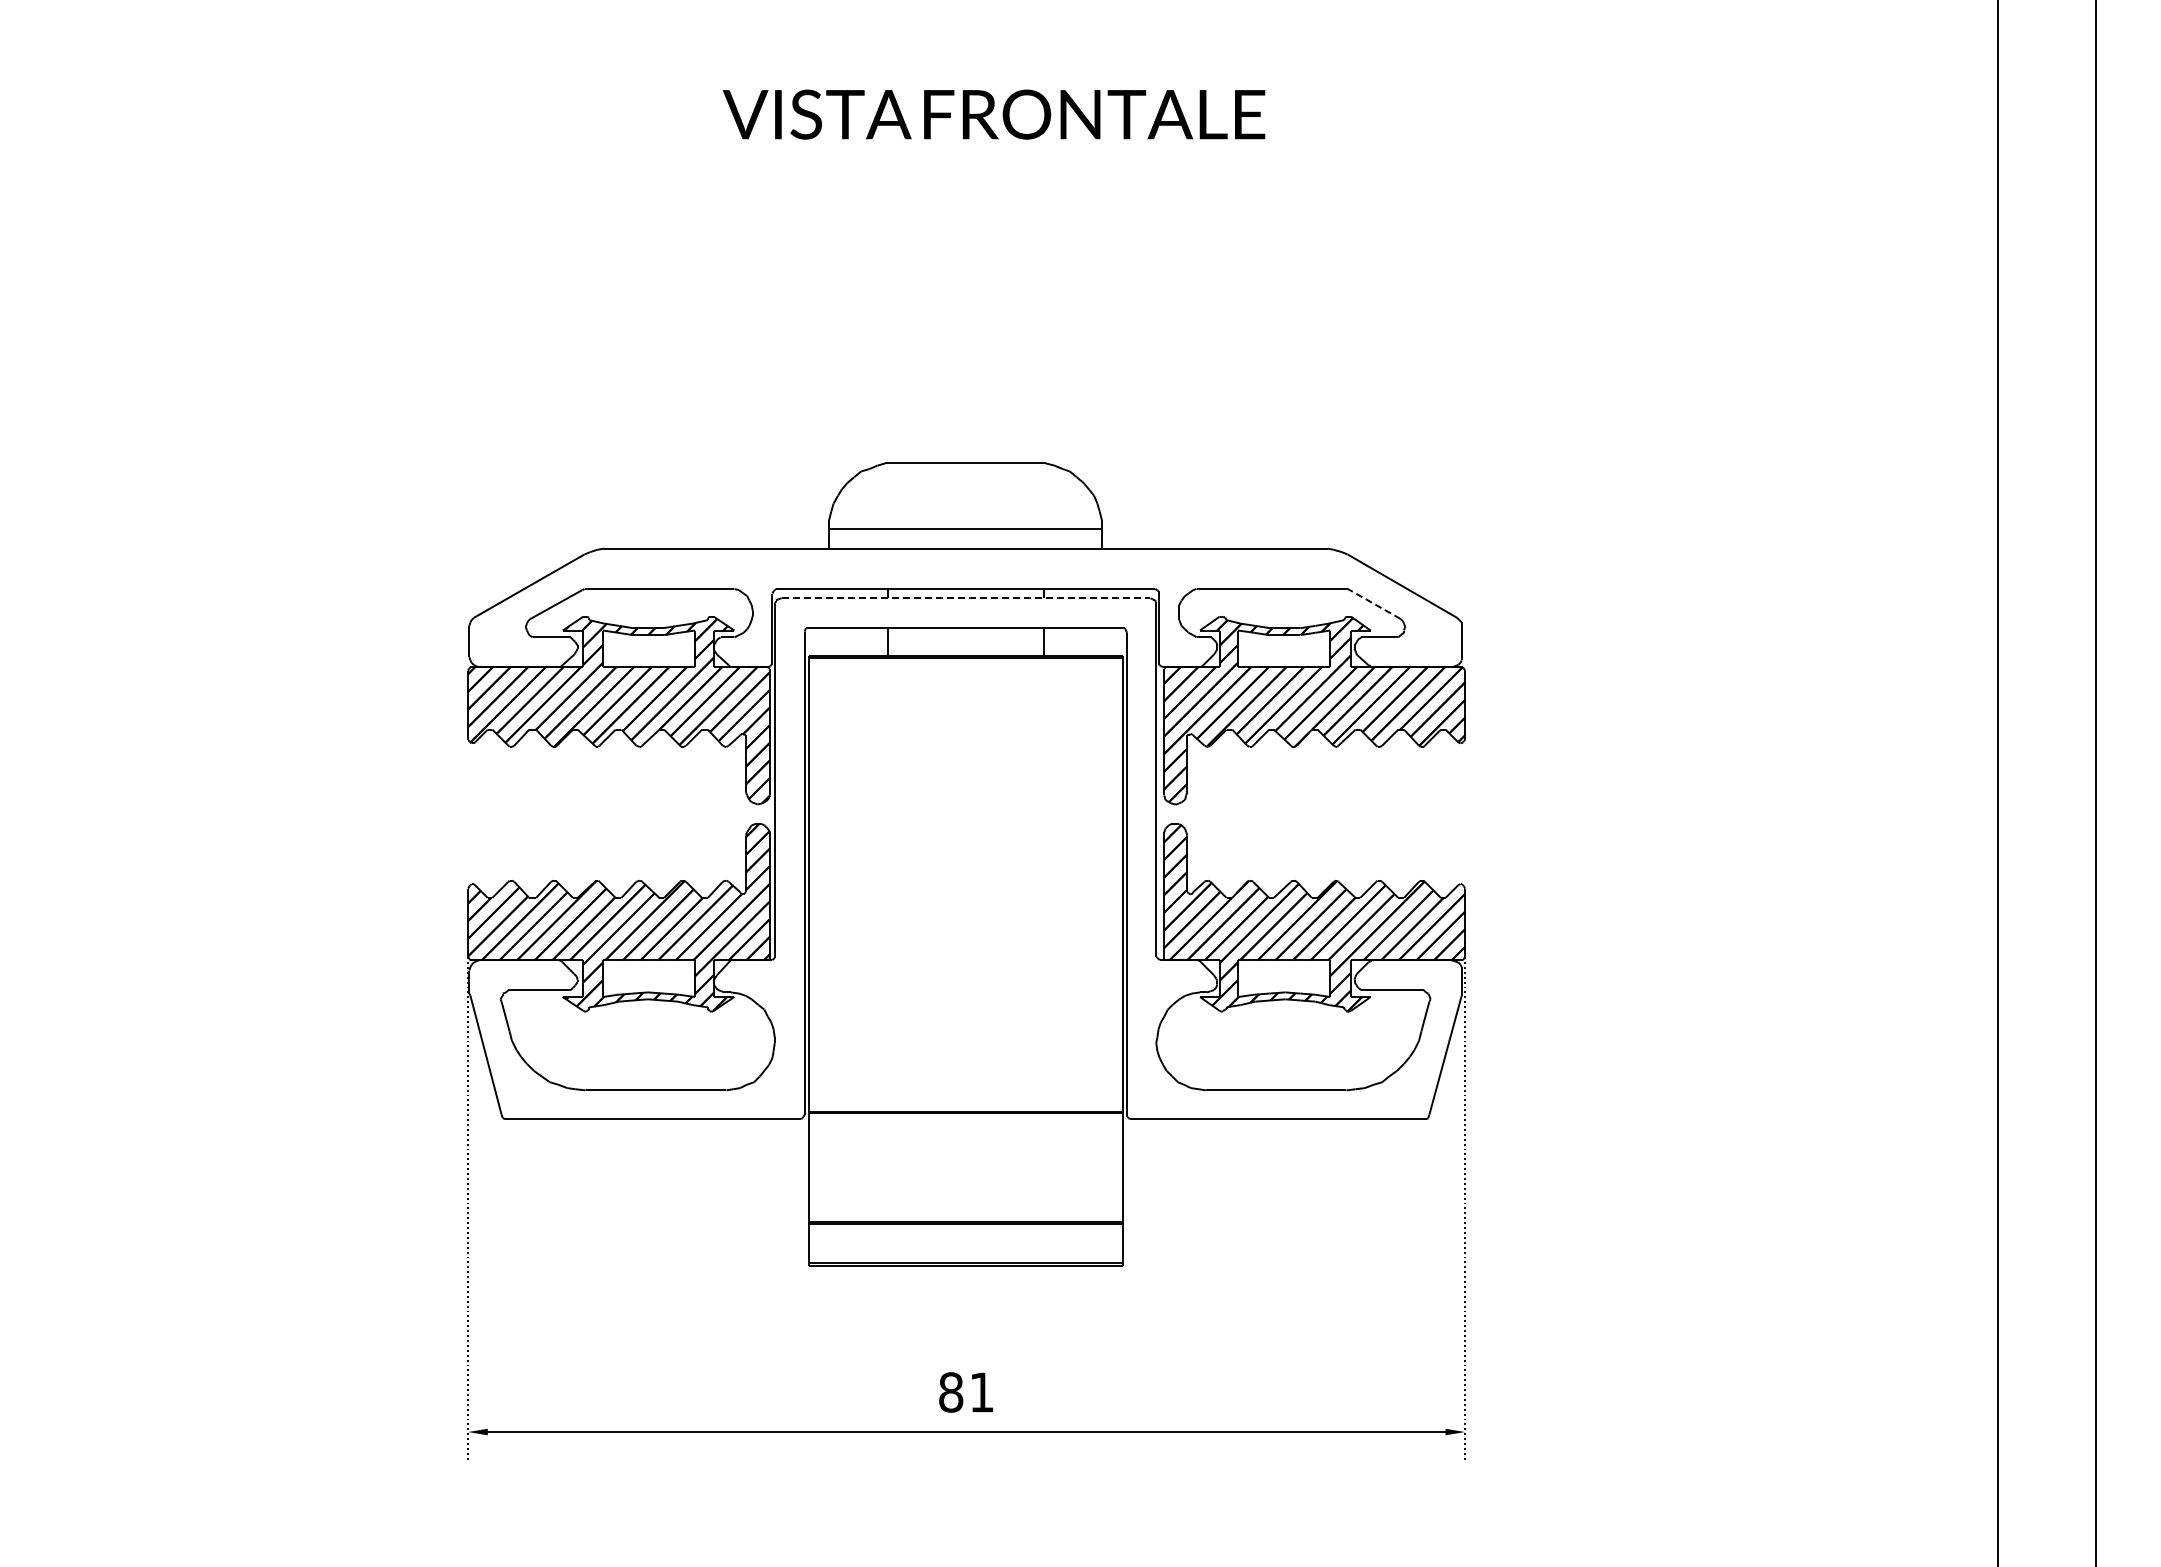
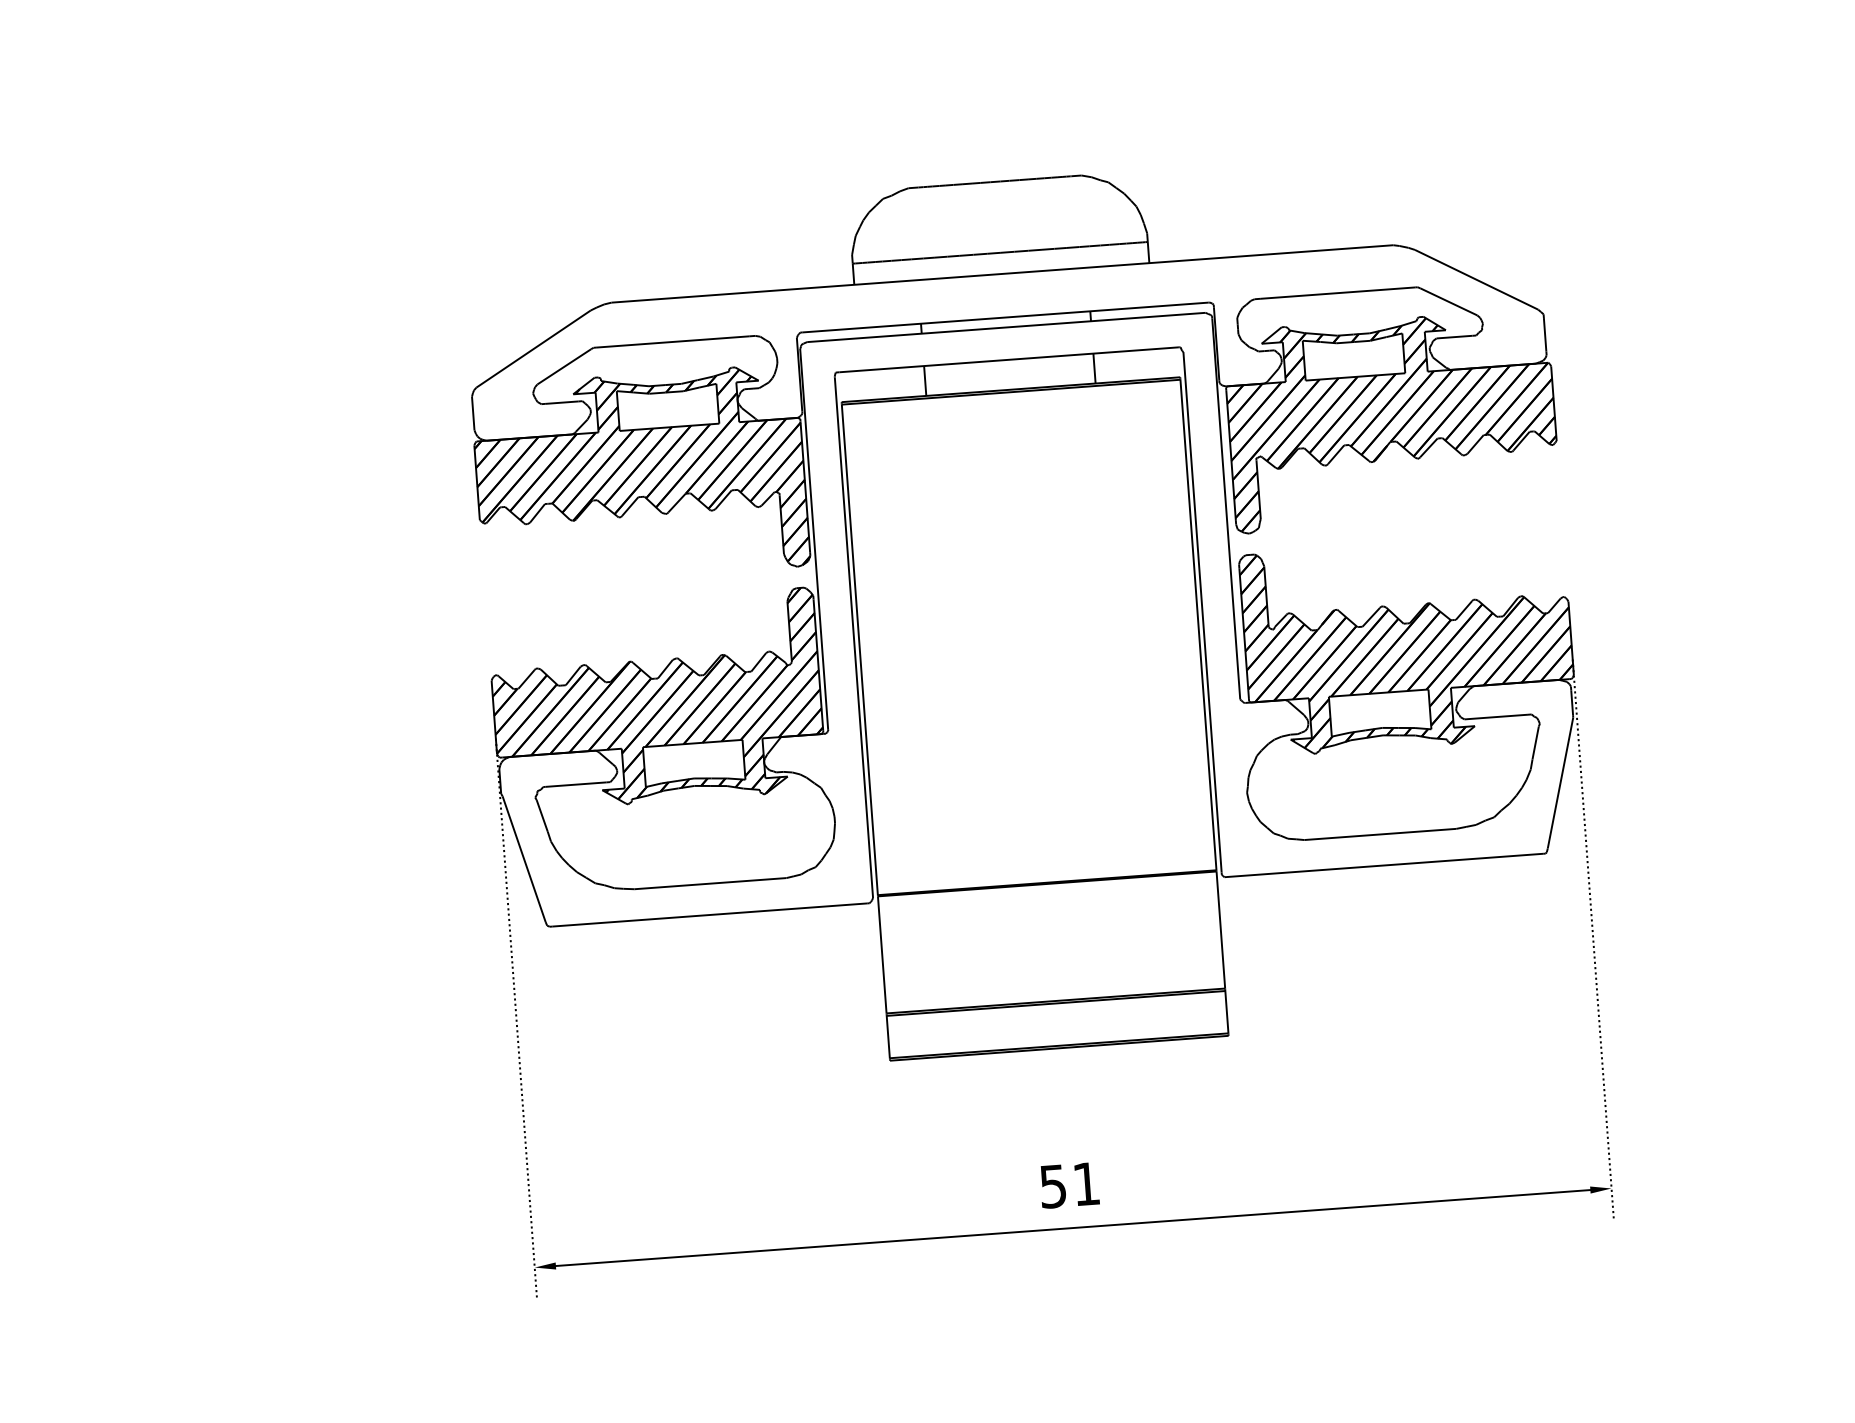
line: (966, 598) -> (1006, 327), dashed -> solid
line: (1374, 604) -> (1448, 301), dashed -> solid
text: (951, 1392) -> (1053, 1186), 81 -> 51

